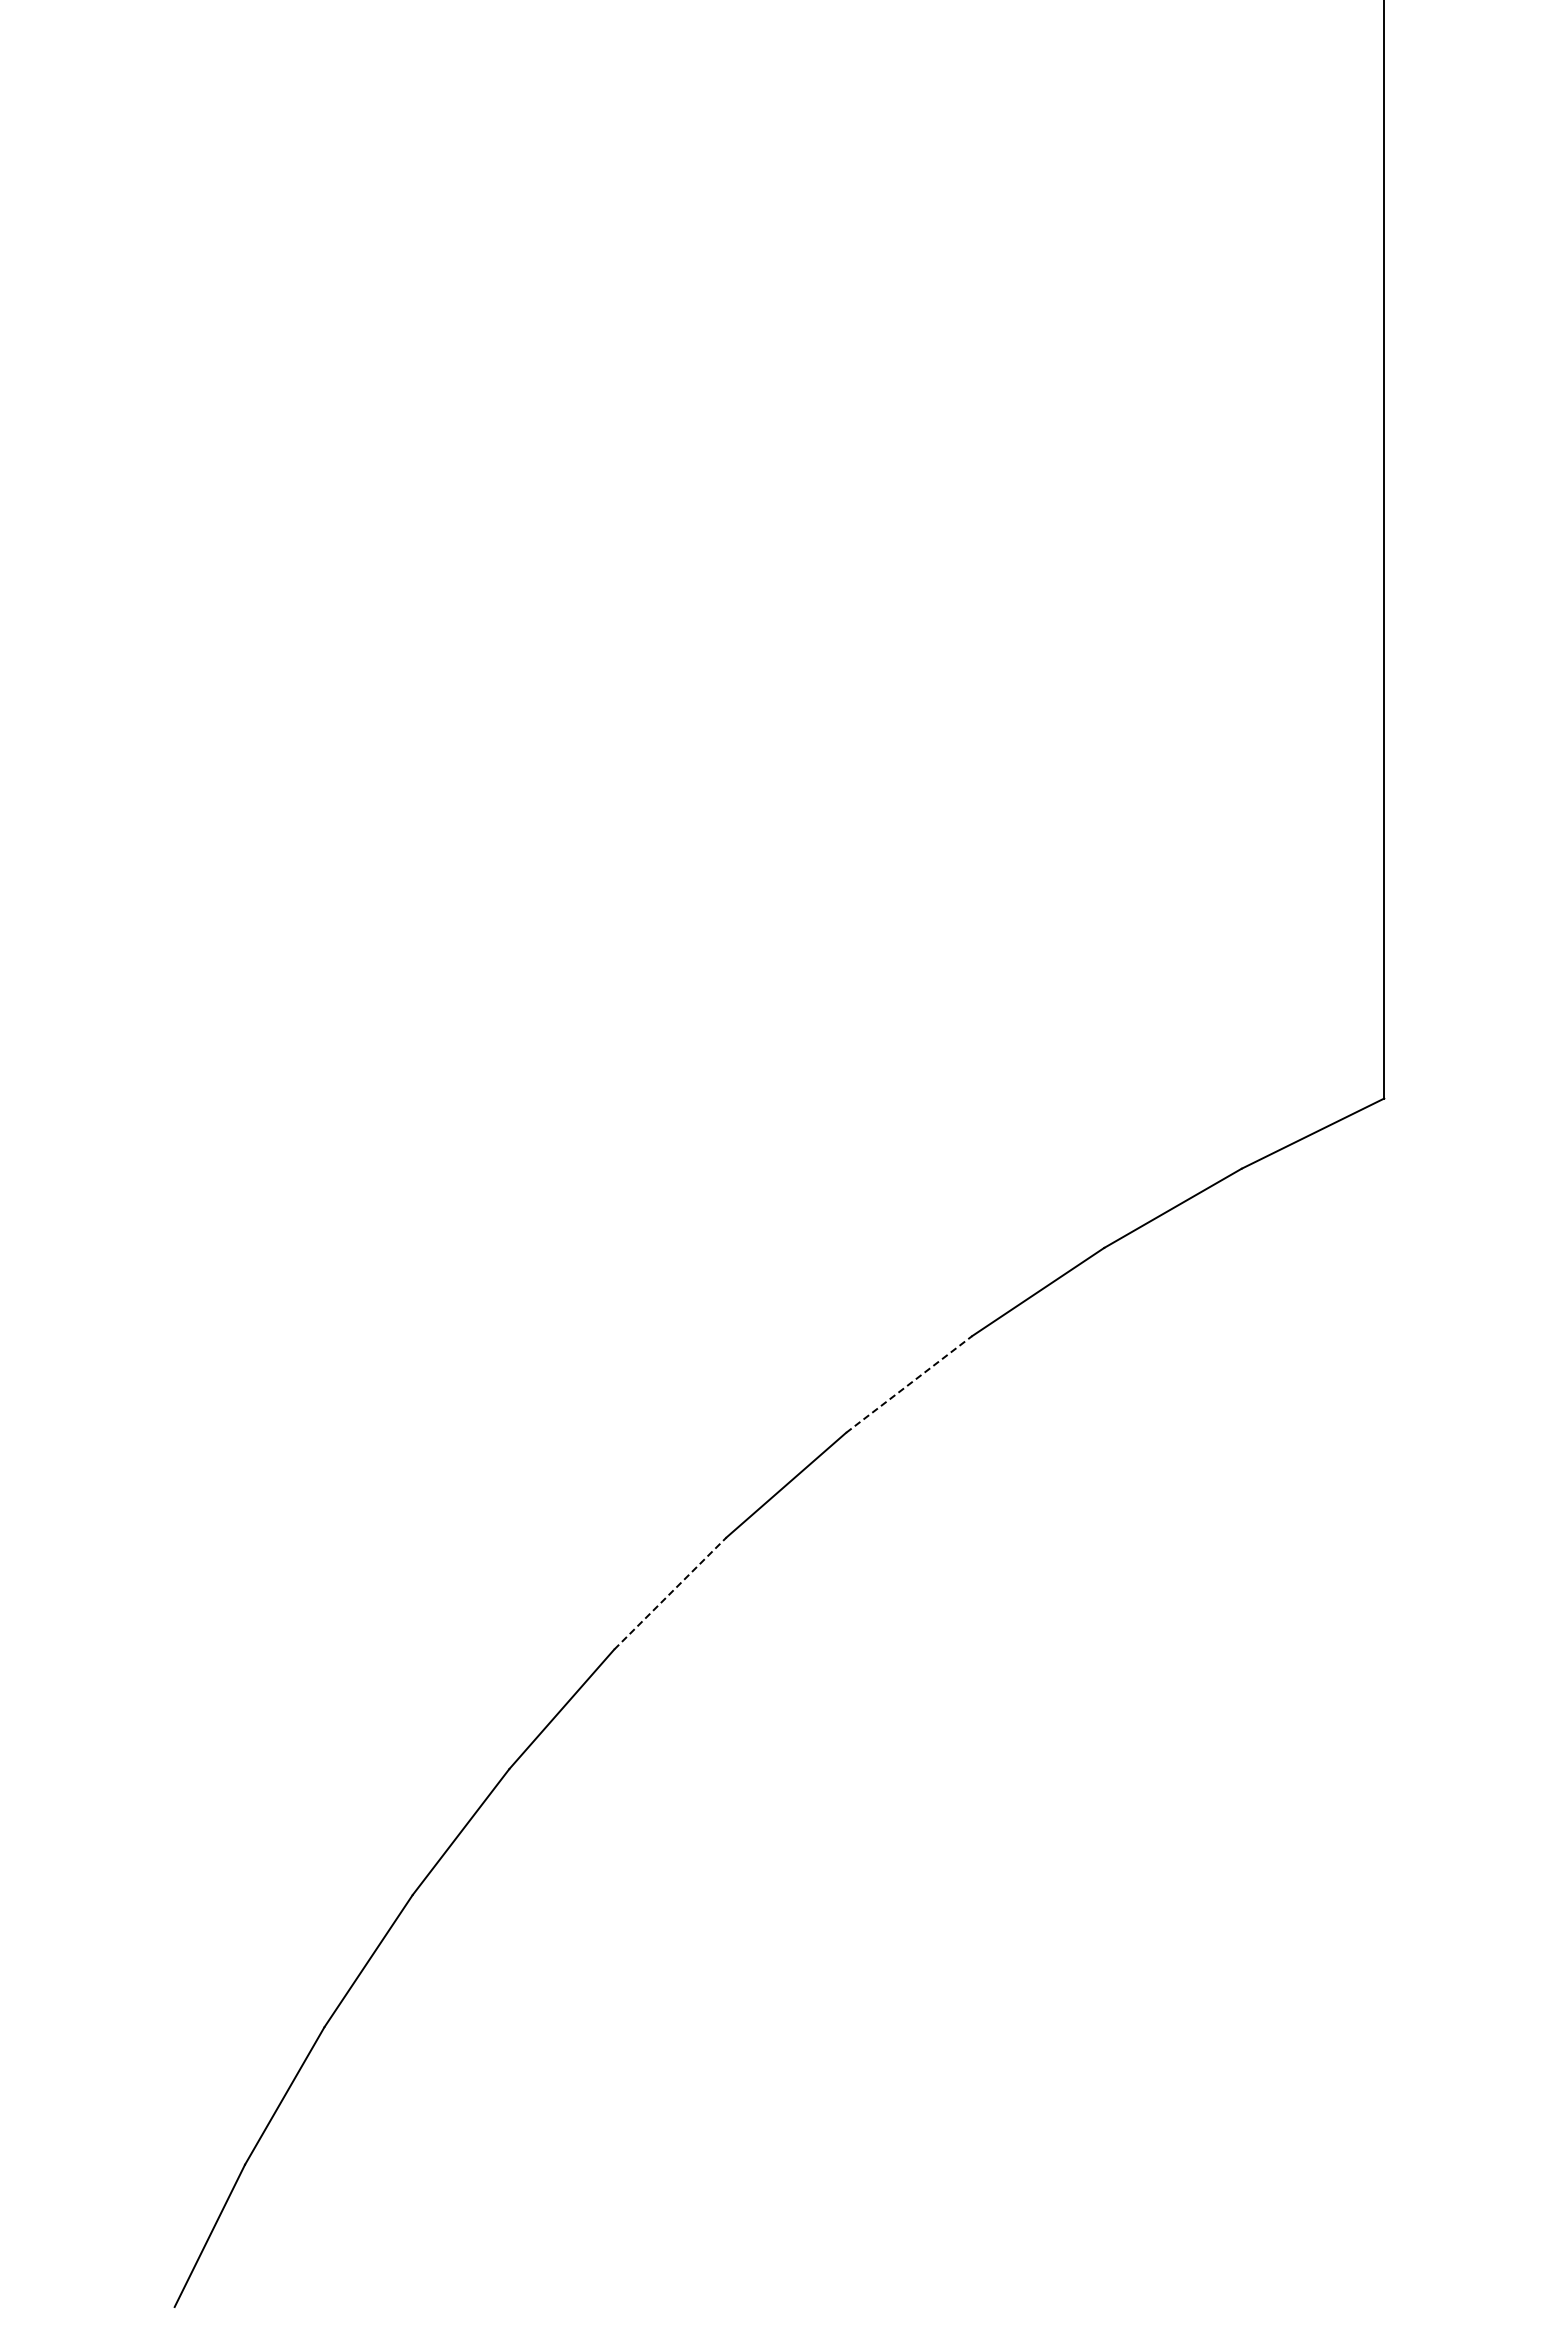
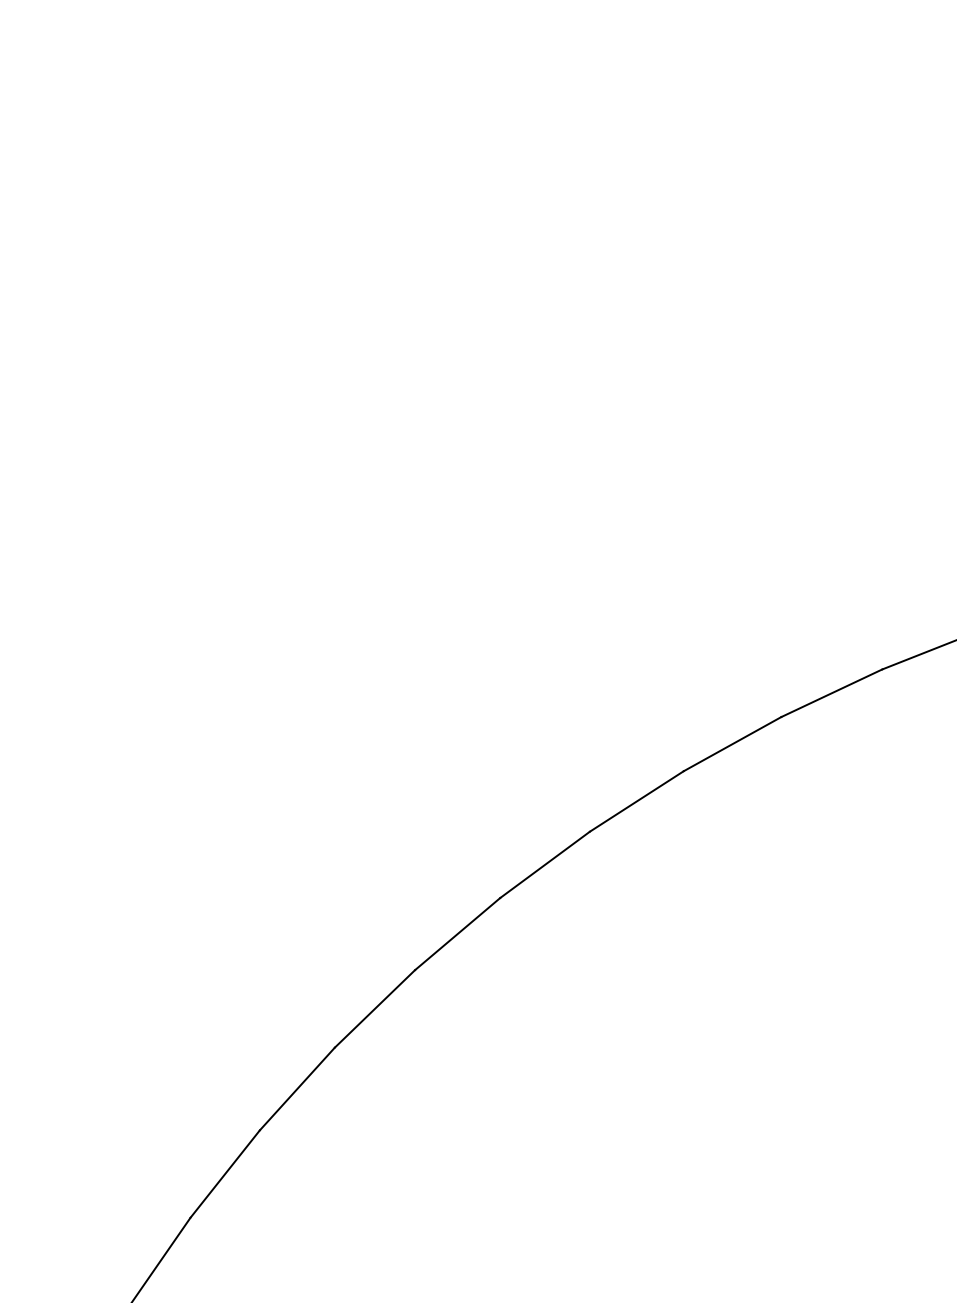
line: (909, 1384) -> (637, 801), dashed -> solid
line: (670, 1593) -> (457, 934), dashed -> solid

